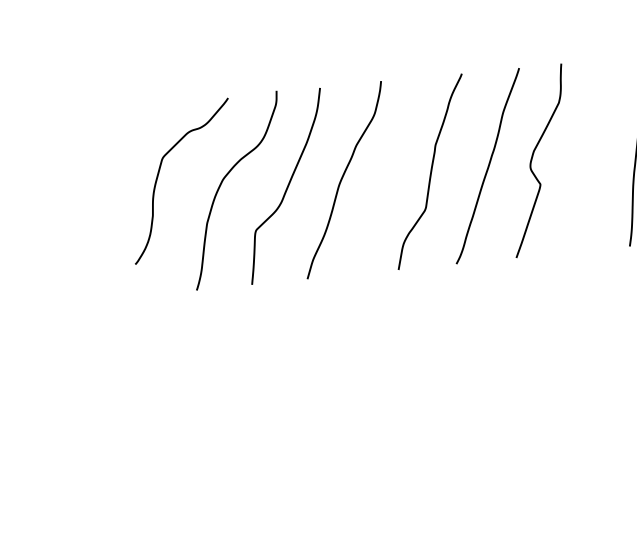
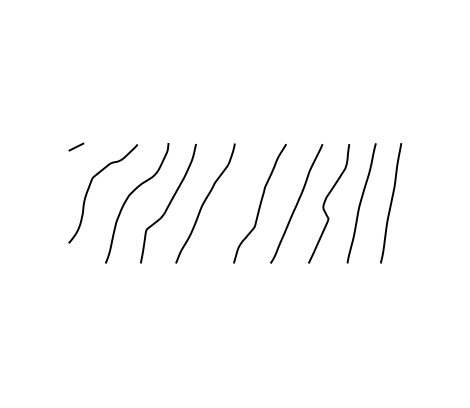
line: (132, 111) -> (76, 146), added
curve: (589, 155) -> (361, 203), added

